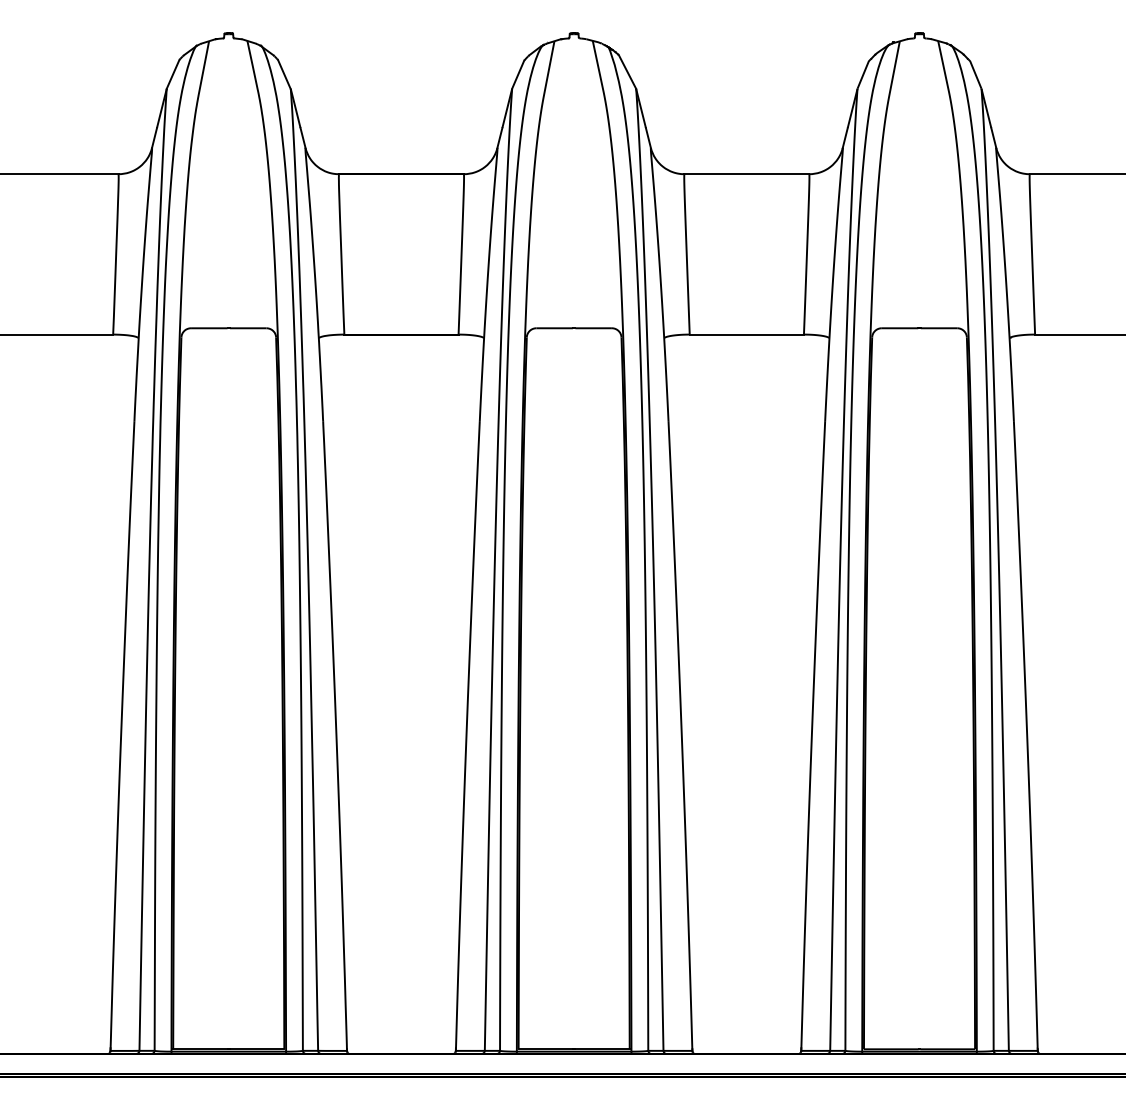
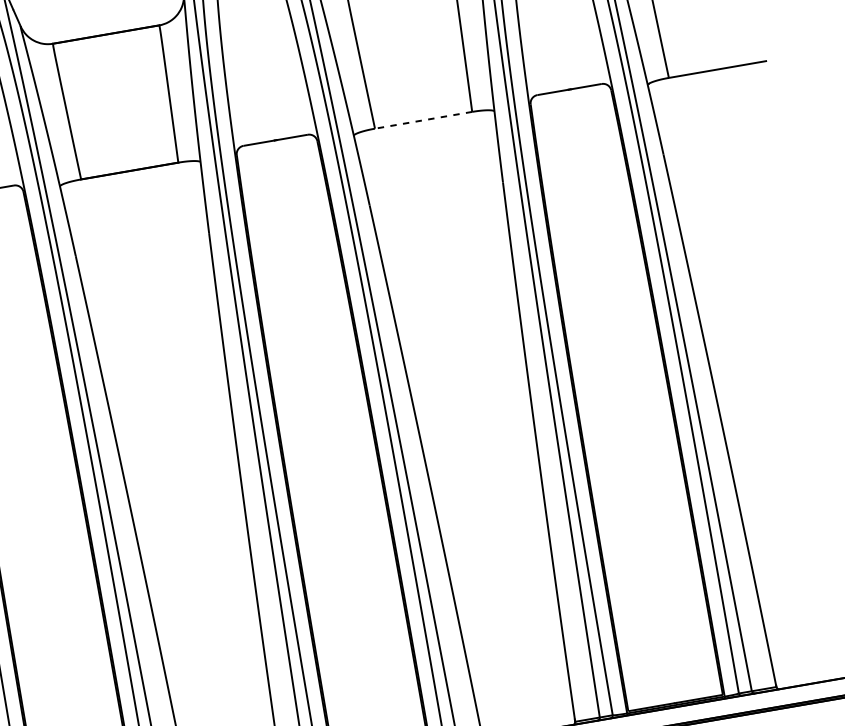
line: (746, 334) -> (423, 120), solid -> dashed

